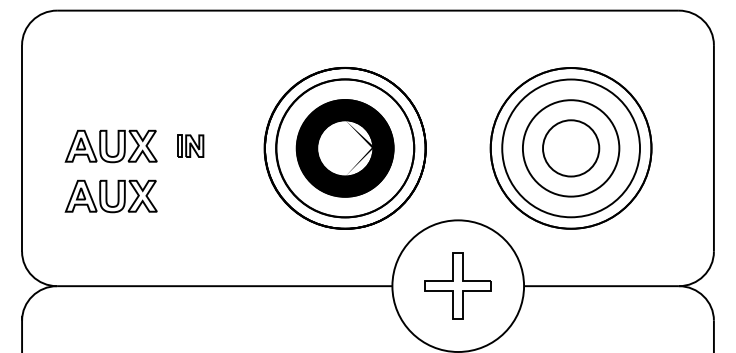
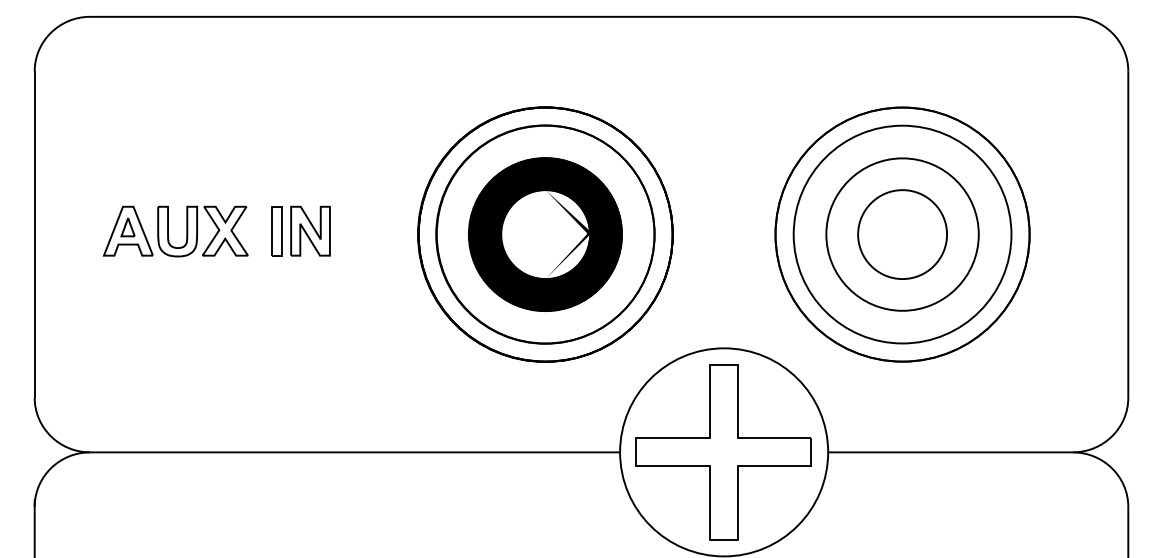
part: (190, 145) -> (300, 229), size x1.43
part: (110, 196) -> (174, 310), removed
part: (457, 285) -> (722, 451), size x1.67

